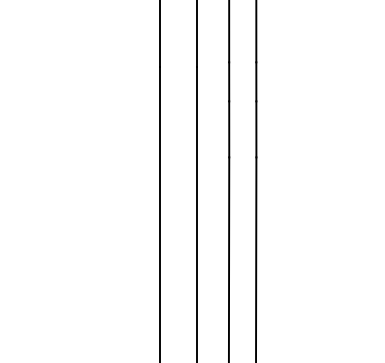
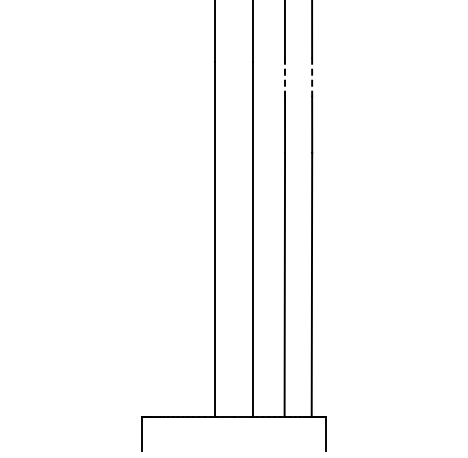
line: (228, 82) -> (284, 77), solid -> dashed
line: (256, 82) -> (312, 77), solid -> dashed

